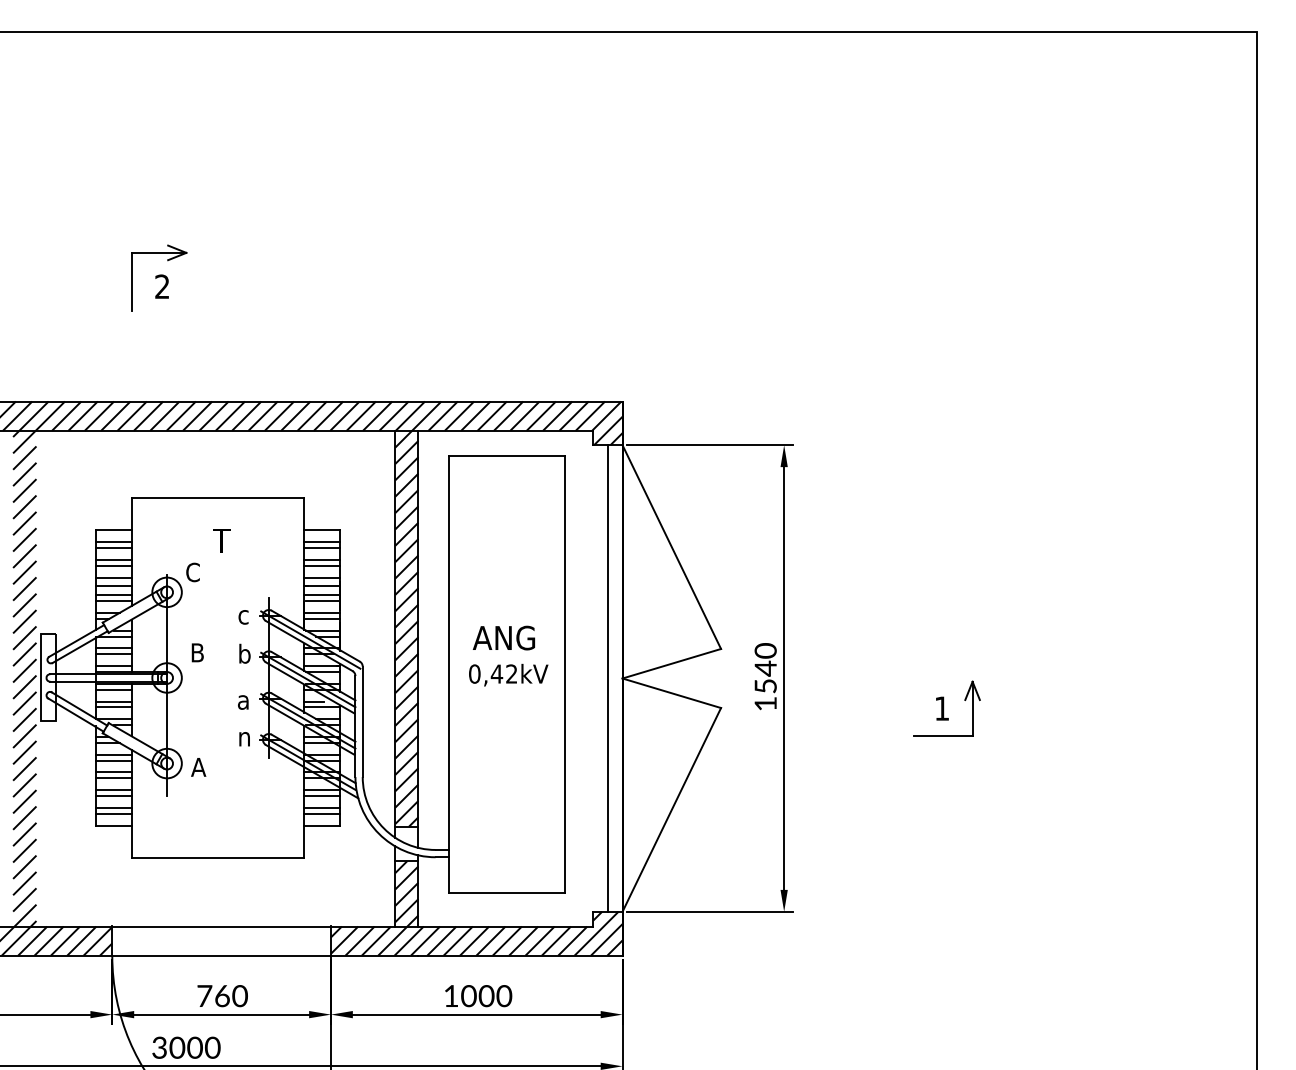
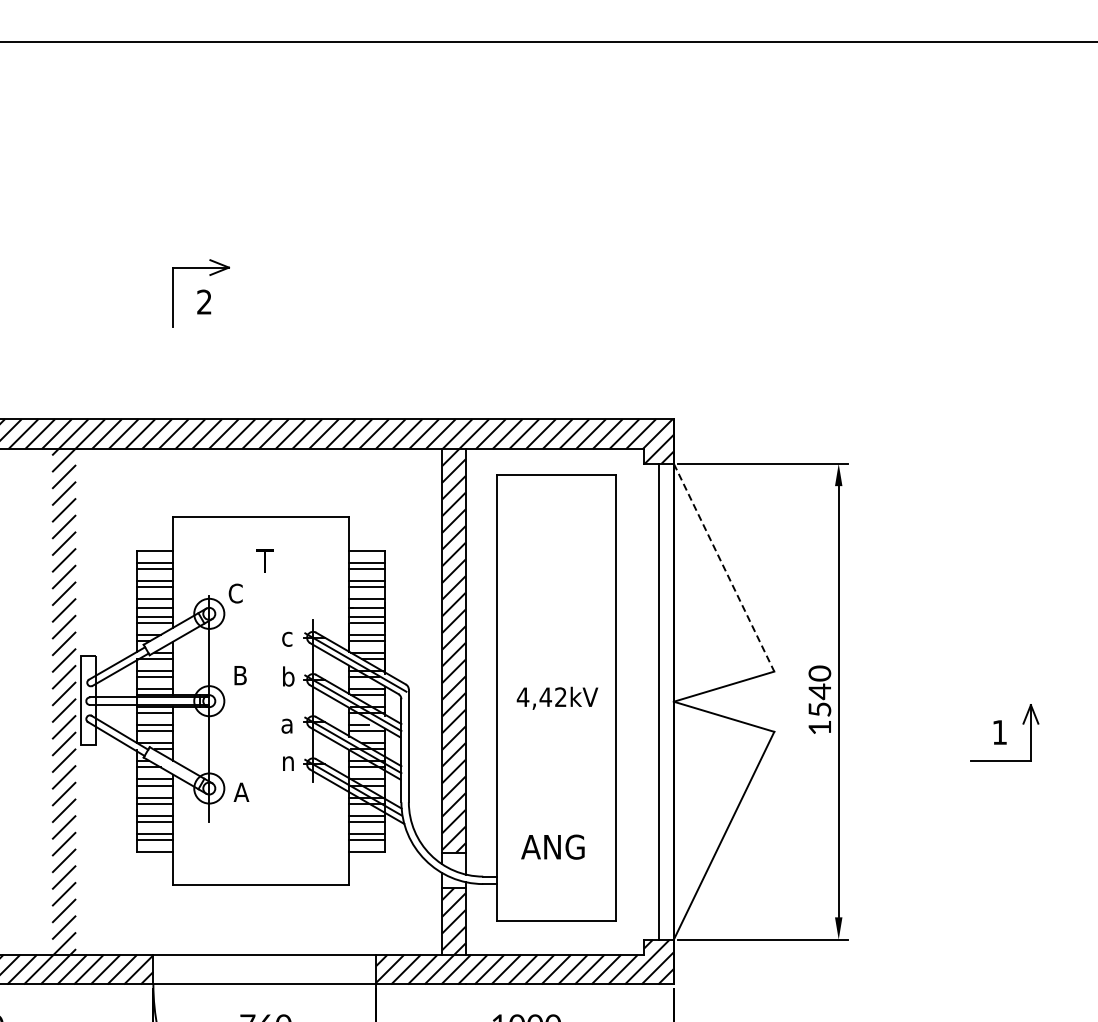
line: (672, 547) -> (724, 568), solid -> dashed
text: (503, 637) -> (552, 846), moved
text: (474, 673) -> (522, 696), 0,42kV -> 4,42kV

